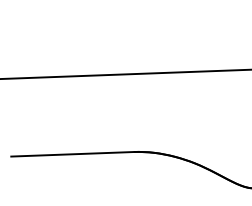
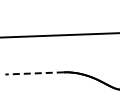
line: (72, 154) -> (34, 73), solid -> dashed

